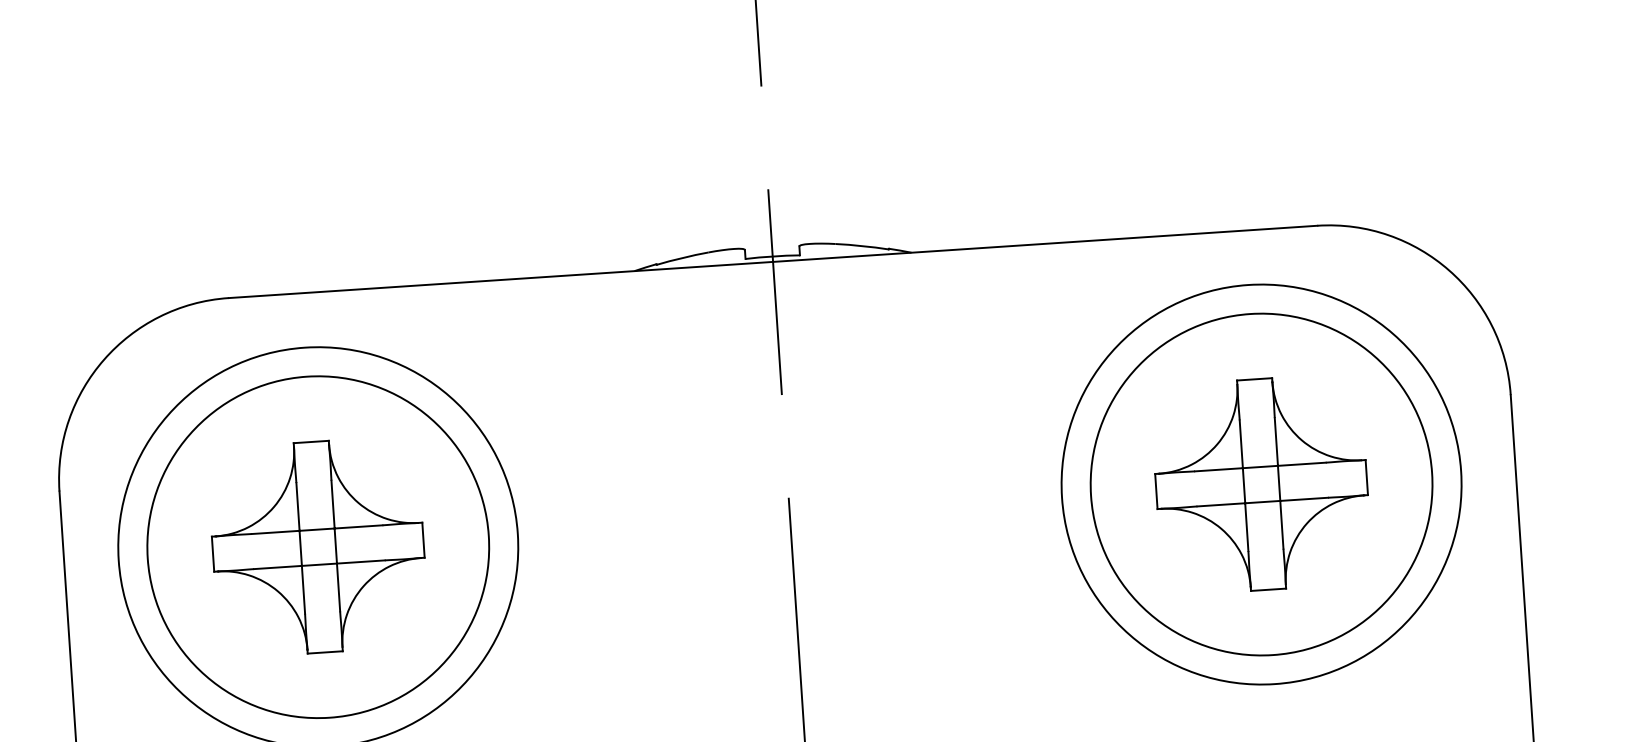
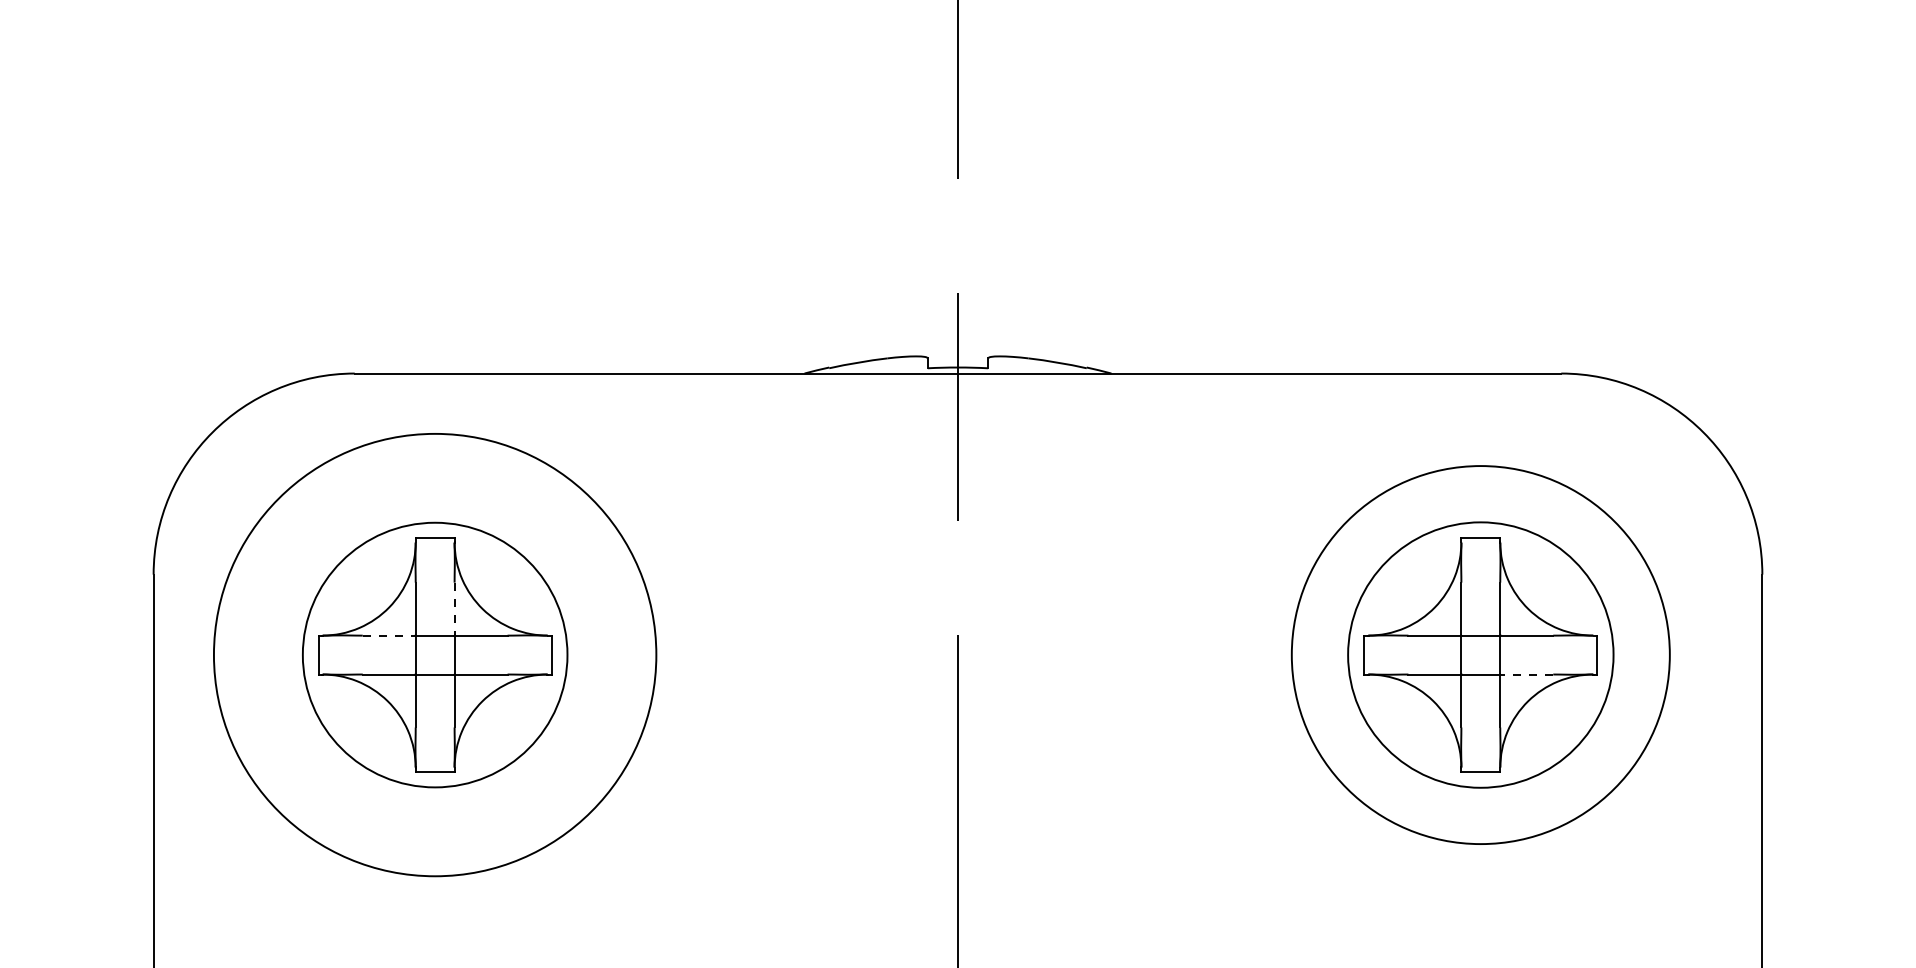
circle: (1261, 484) -> (1480, 654), size x0.6
line: (1303, 499) -> (1526, 674), solid -> dashed
line: (332, 504) -> (454, 609), solid -> dashed
line: (275, 532) -> (389, 635), solid -> dashed
circle: (318, 547) -> (435, 655), size x0.7

